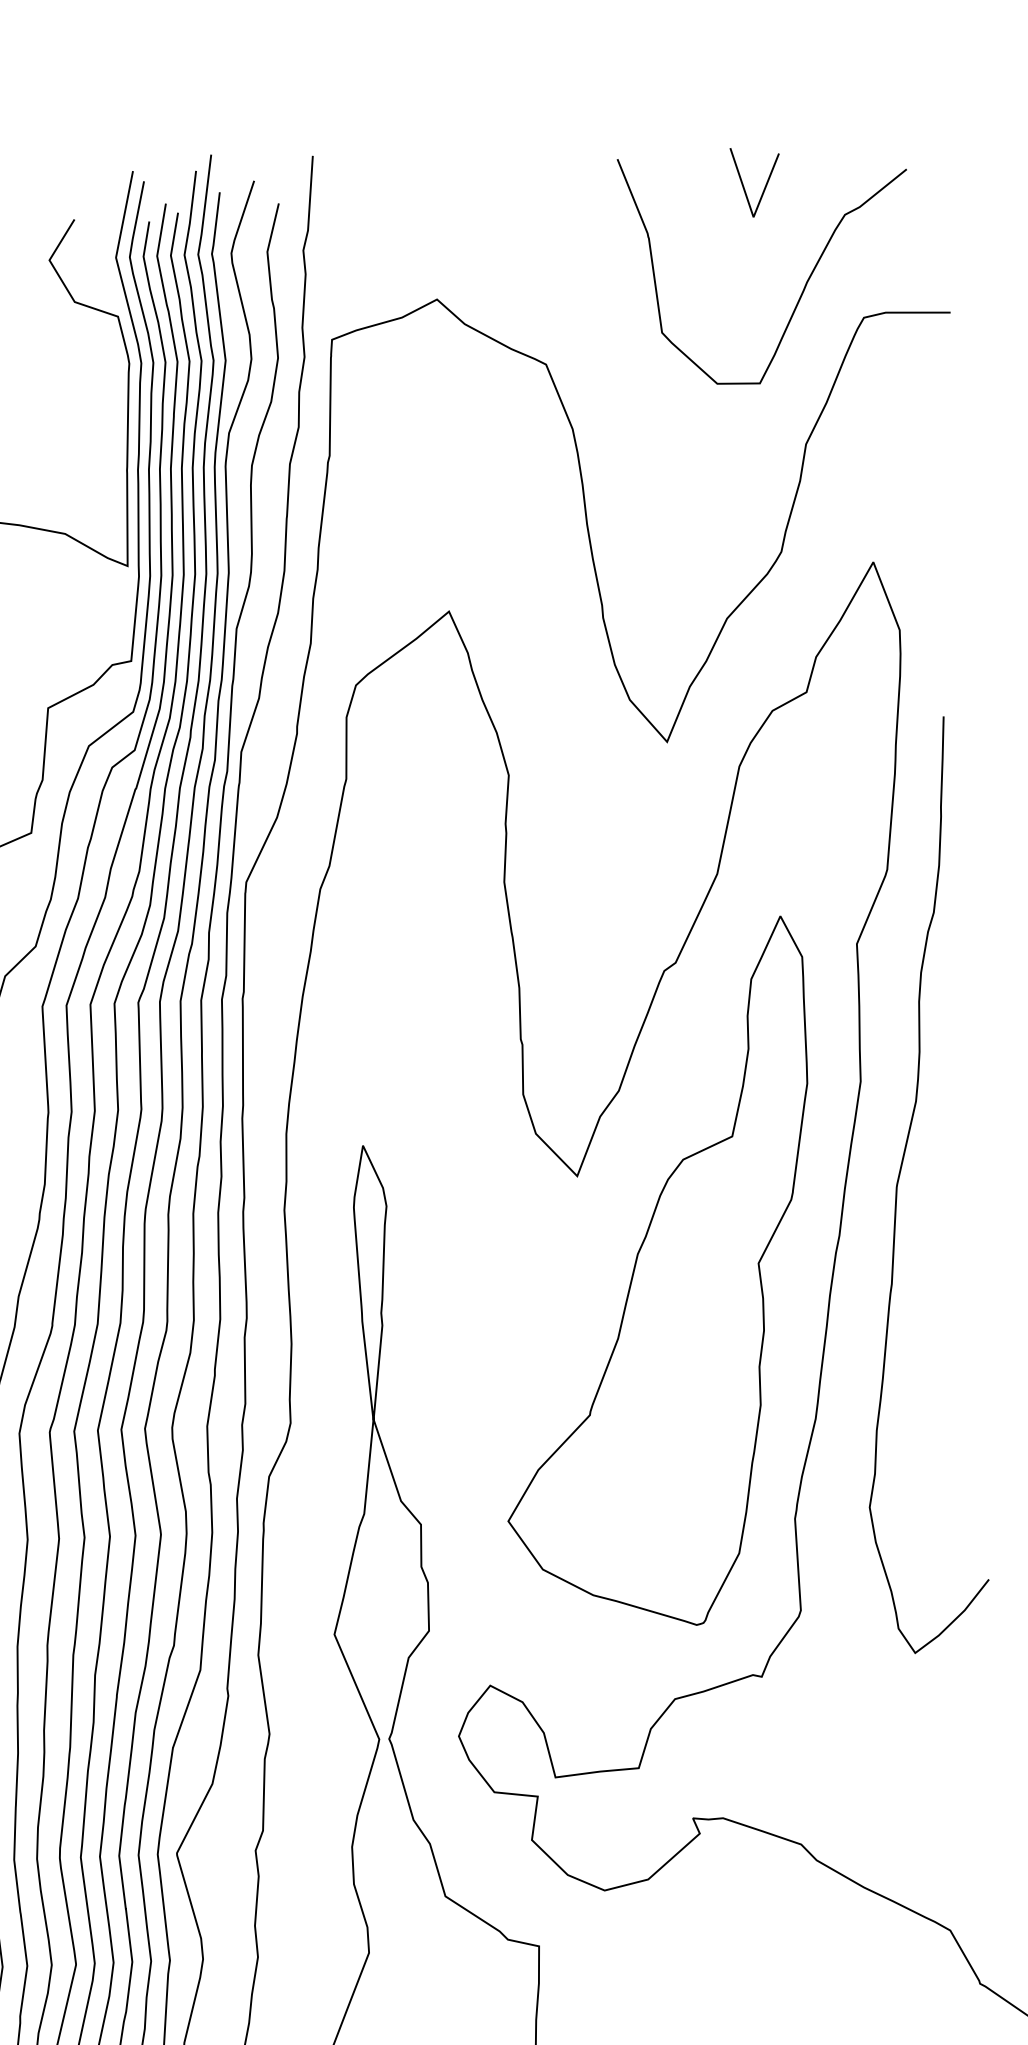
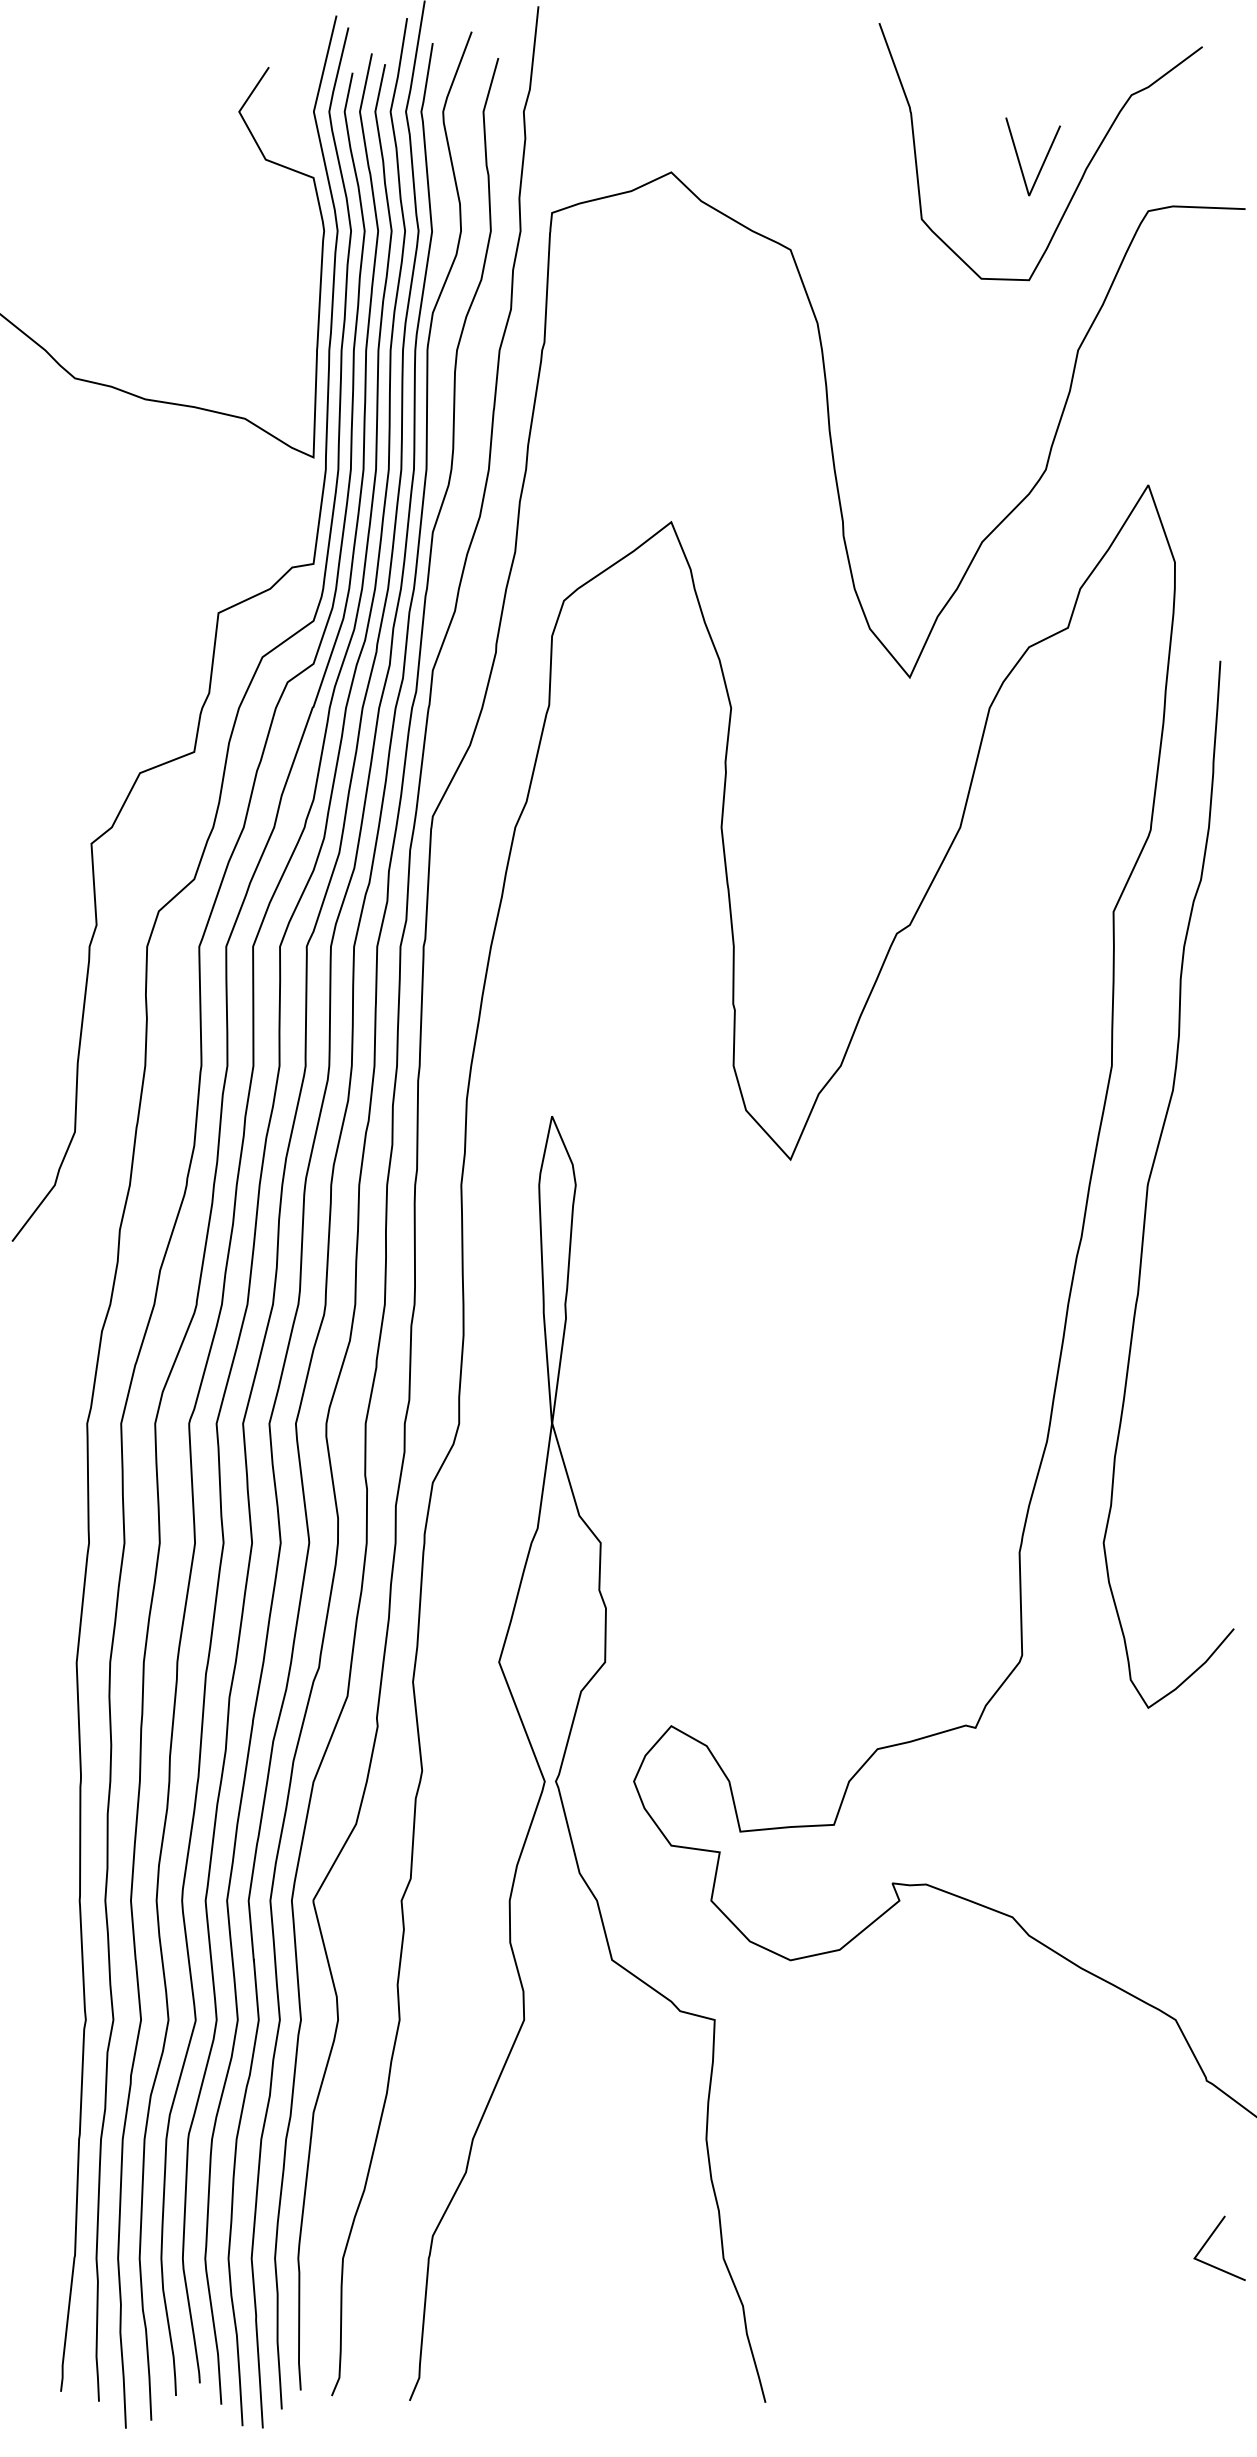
line: (765, 185) -> (1043, 160), moved
part: (656, 1273) -> (875, 1272), removed

